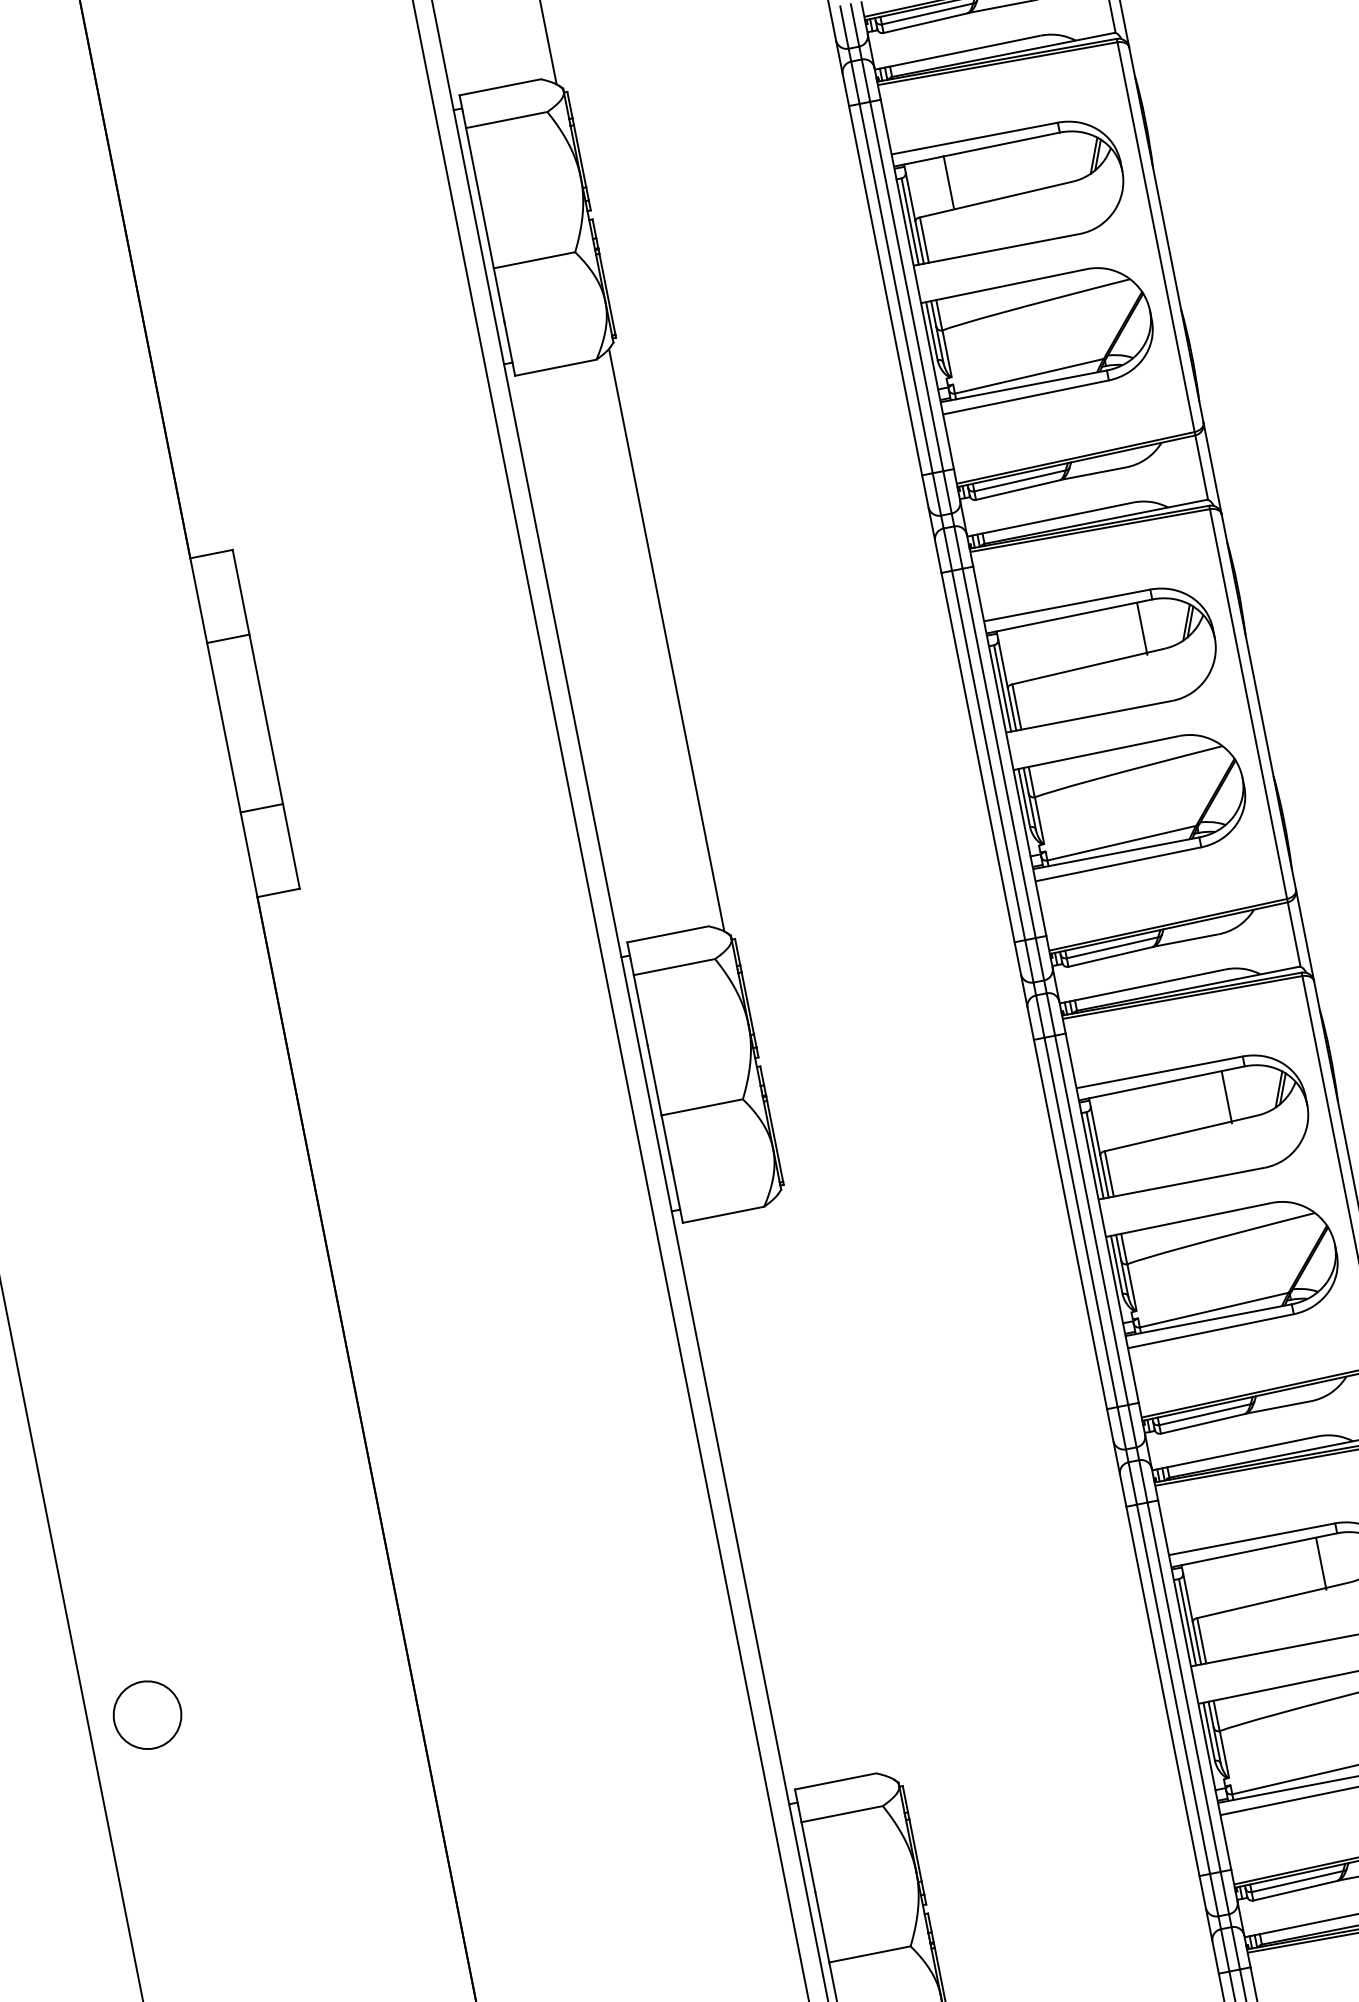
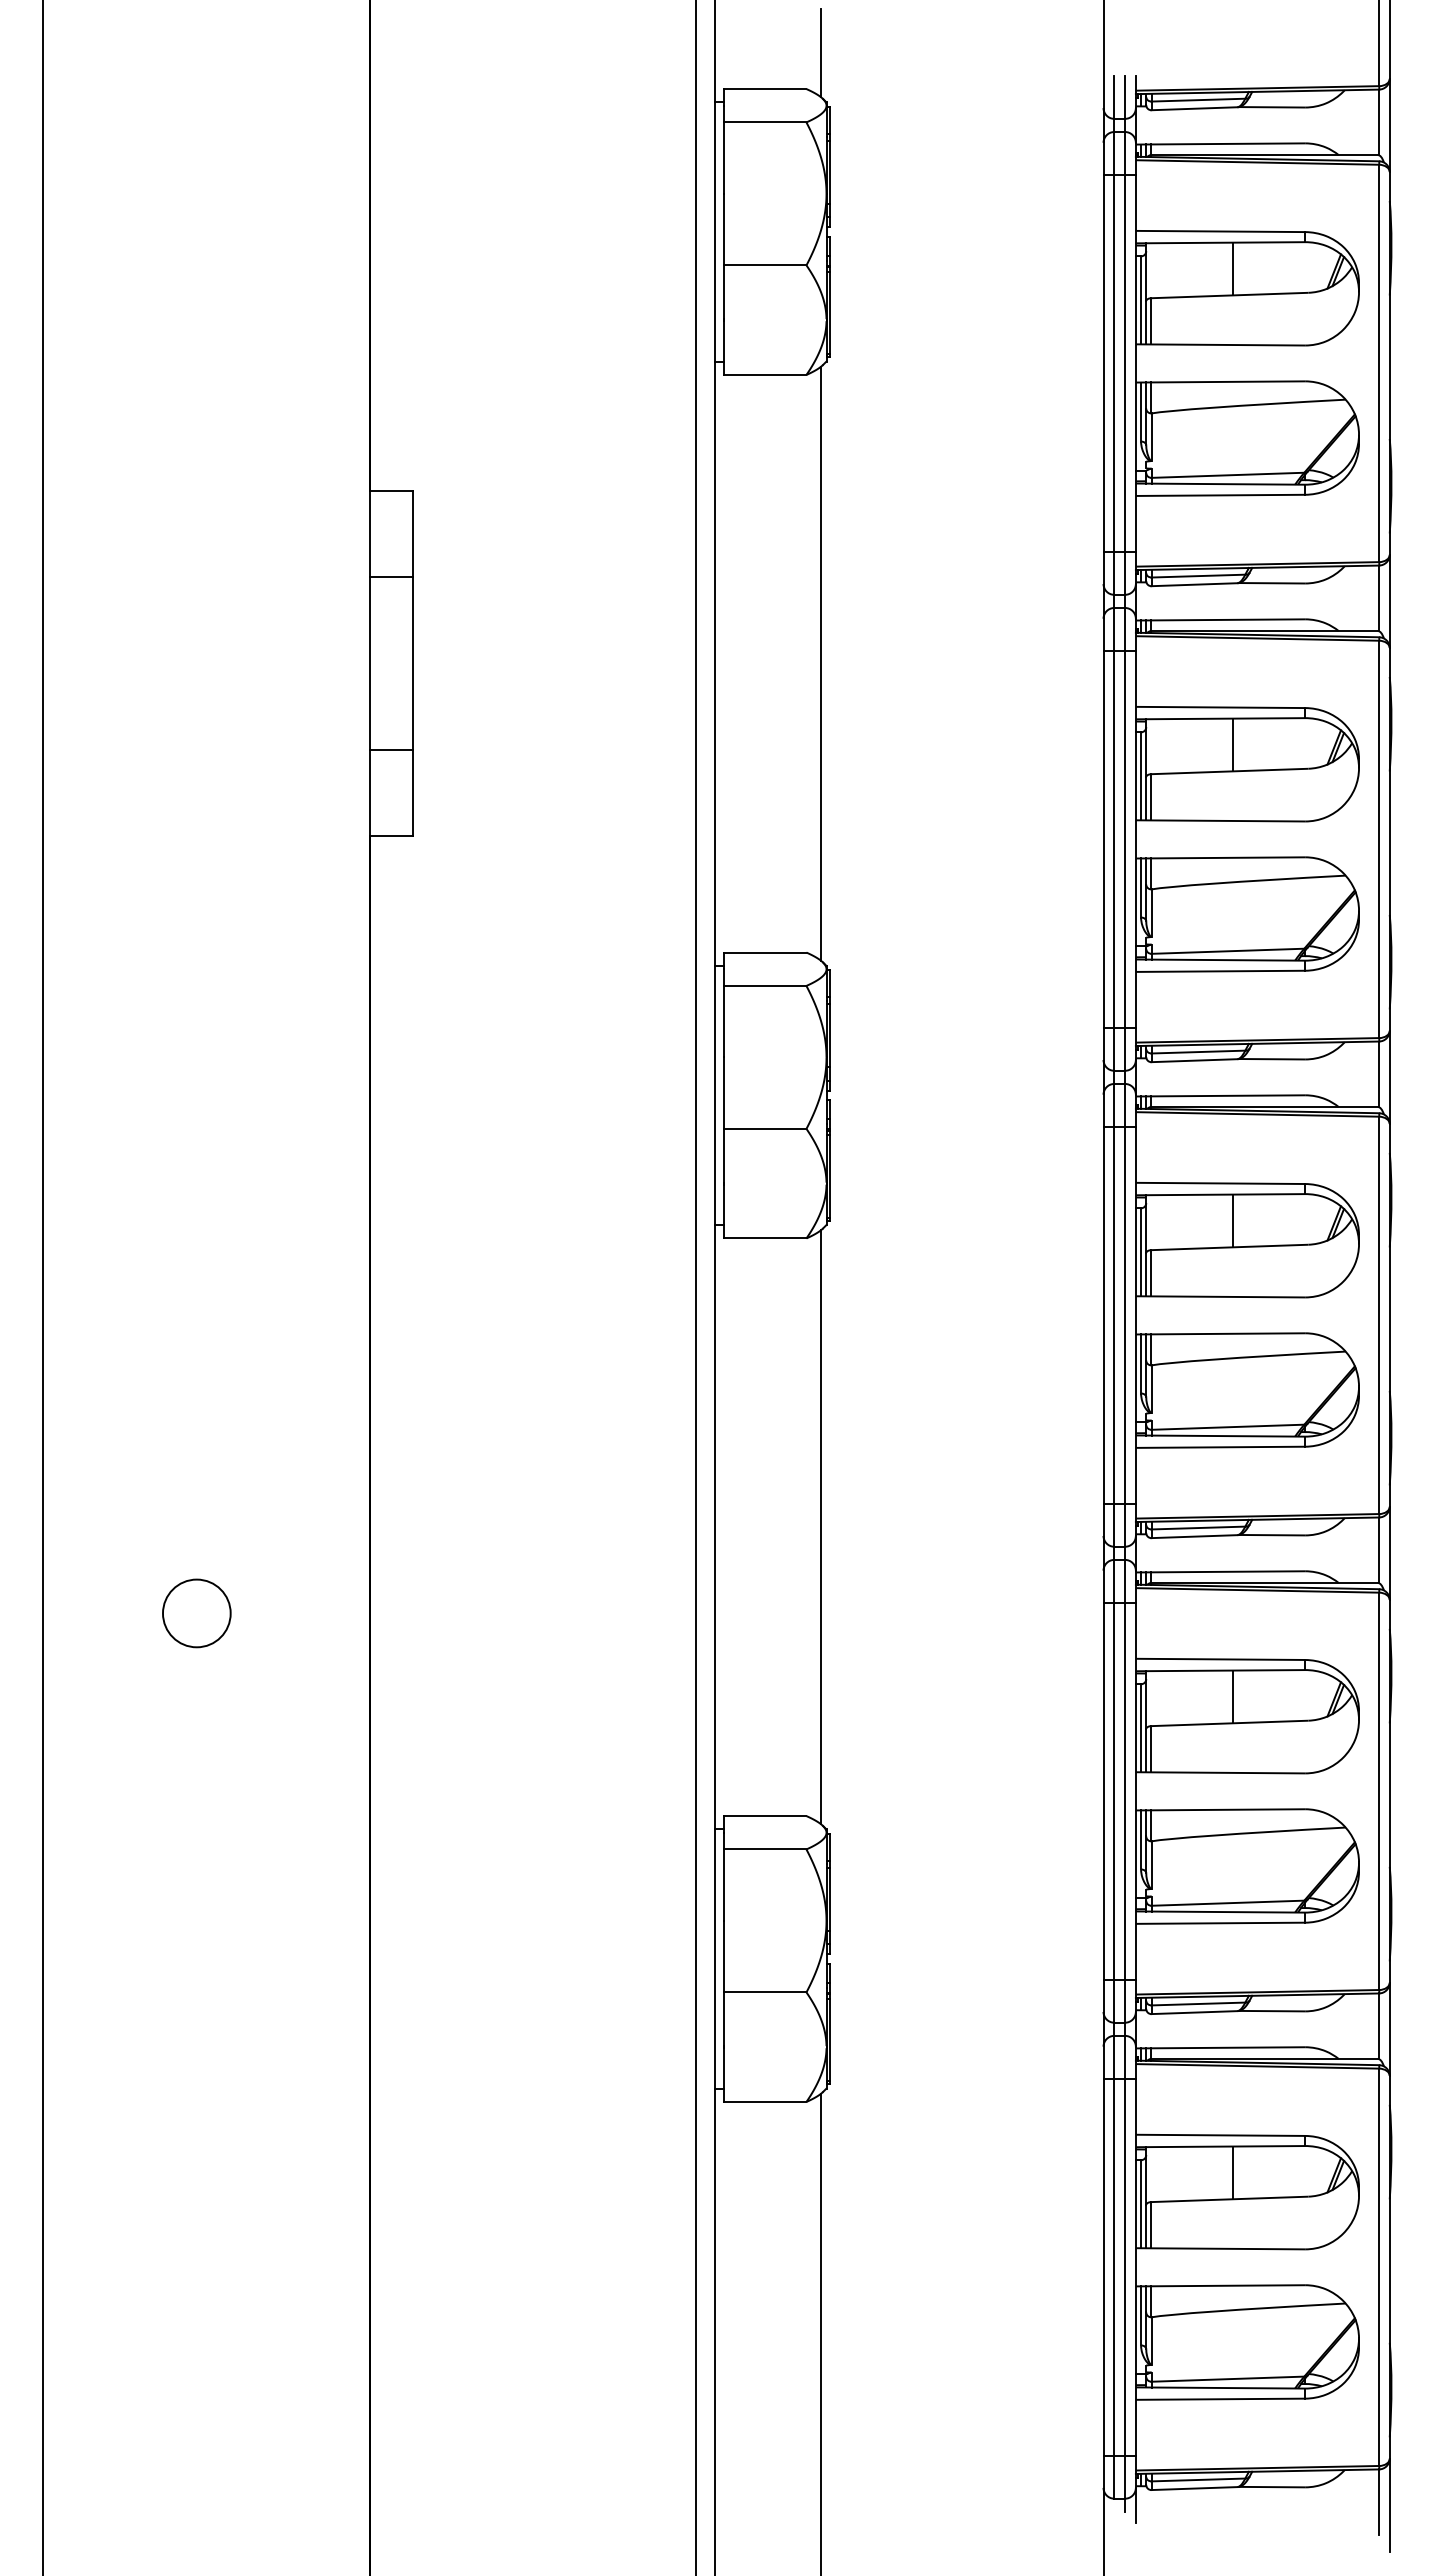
line: (948, 181) -> (1232, 268), moved
line: (1142, 628) -> (1232, 744), moved
line: (1226, 1096) -> (1232, 1220), moved
line: (834, 1487) -> (820, 1527), added
line: (1321, 1563) -> (1232, 1696), moved
circle: (147, 1715) -> (196, 1613), moved

